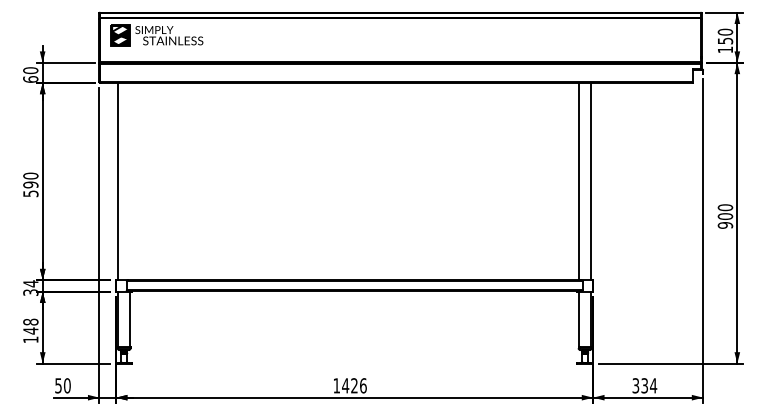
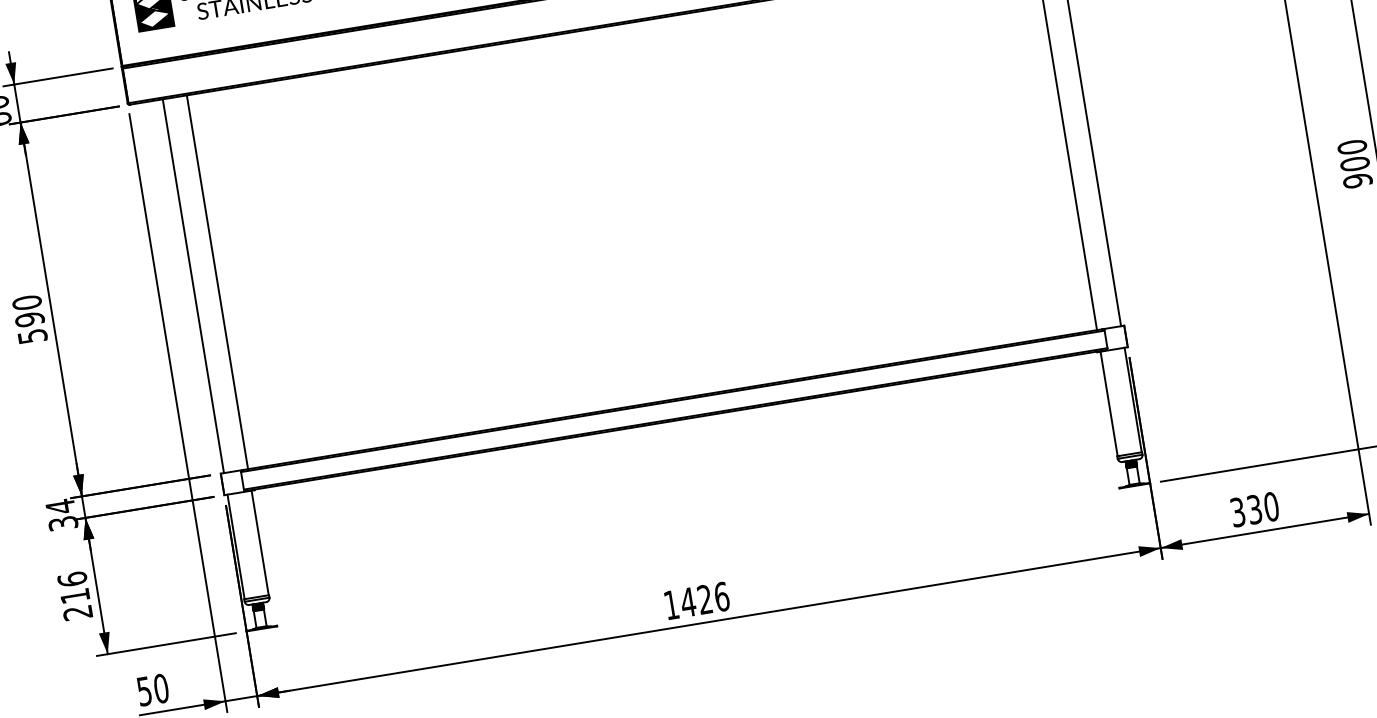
line: (130, 181) -> (217, 282), added
text: (30, 330) -> (74, 595), 148 -> 216
text: (653, 385) -> (1271, 506), 334 -> 330

